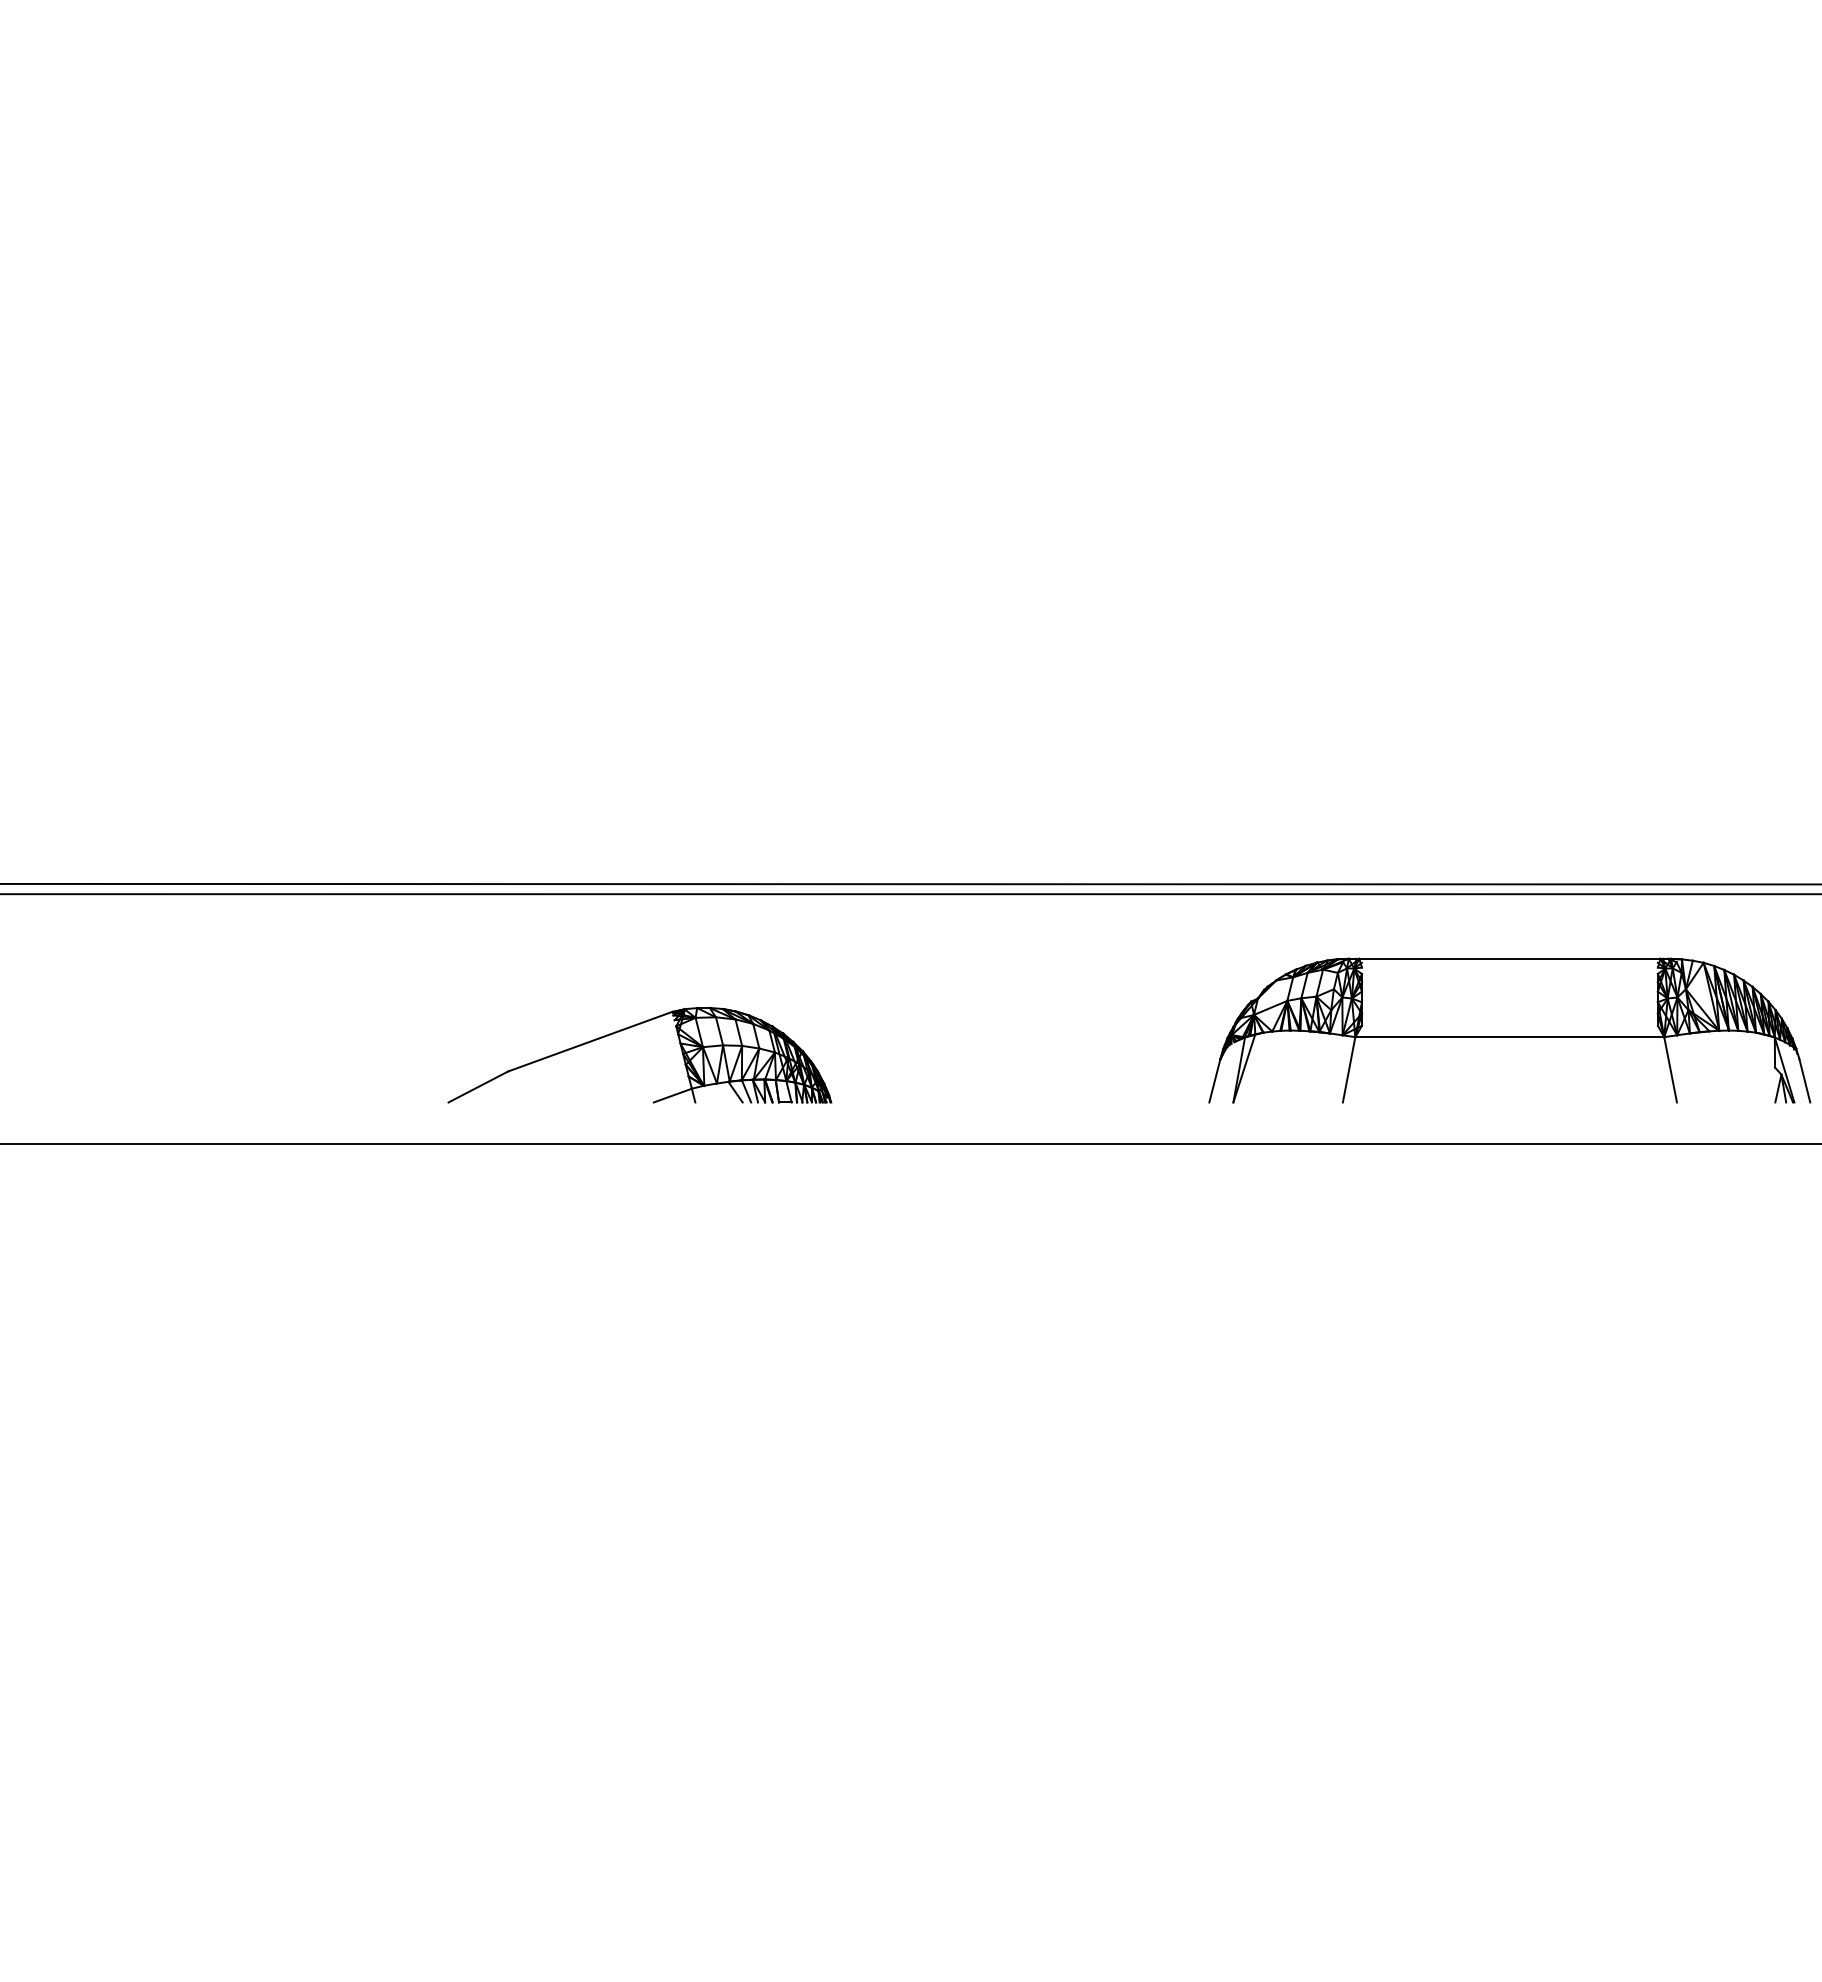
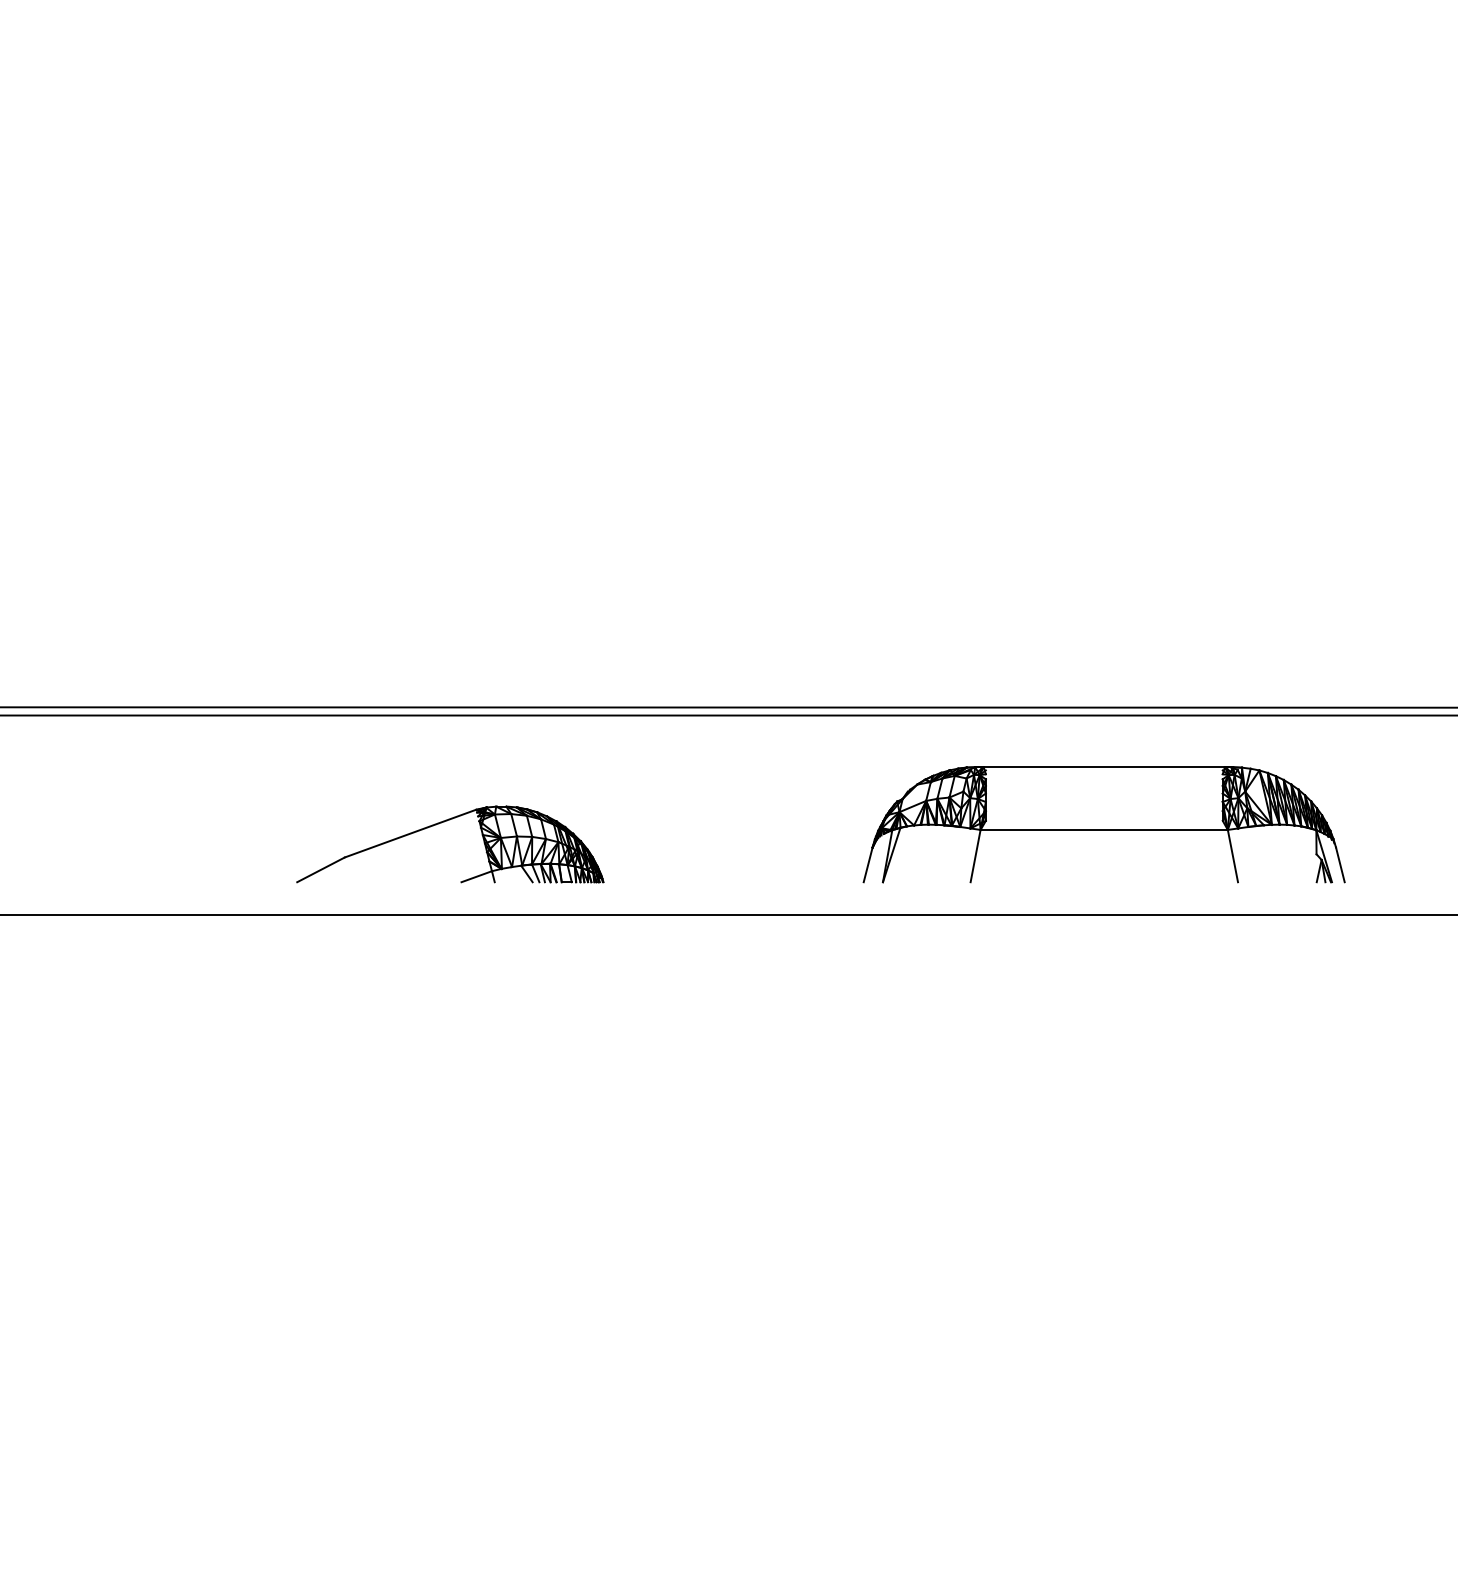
part: (627, 1029) -> (440, 823), moved
part: (1509, 1030) -> (1103, 824), moved

